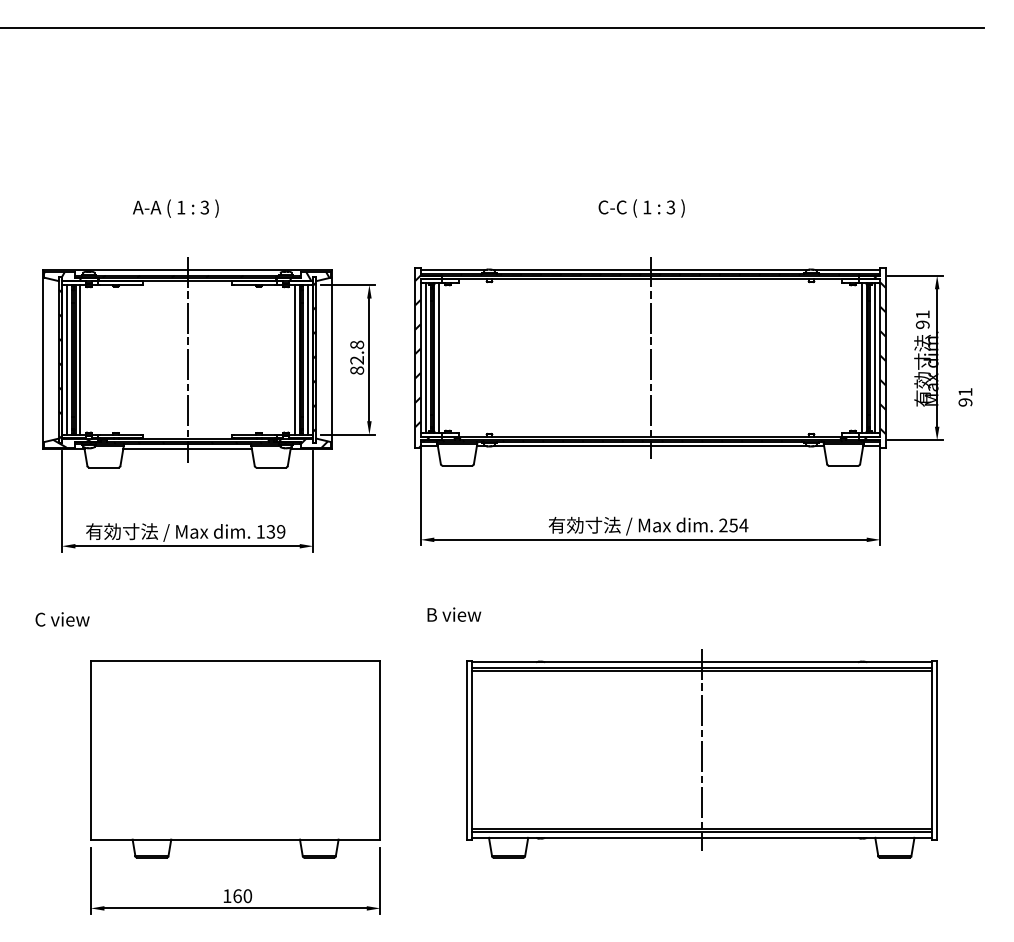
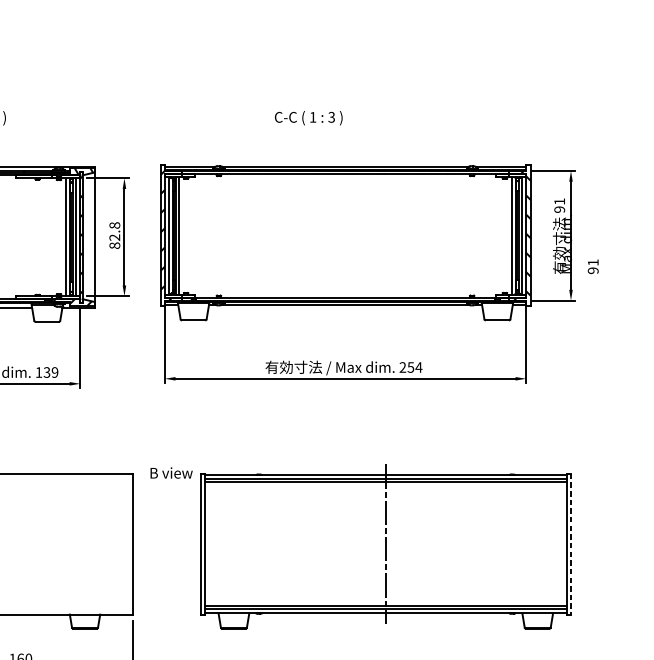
text: (641, 208) -> (308, 118), moved
line: (650, 357) -> (345, 235), removed
text: (454, 614) -> (171, 472), moved
line: (936, 750) -> (570, 544), solid -> dashed

